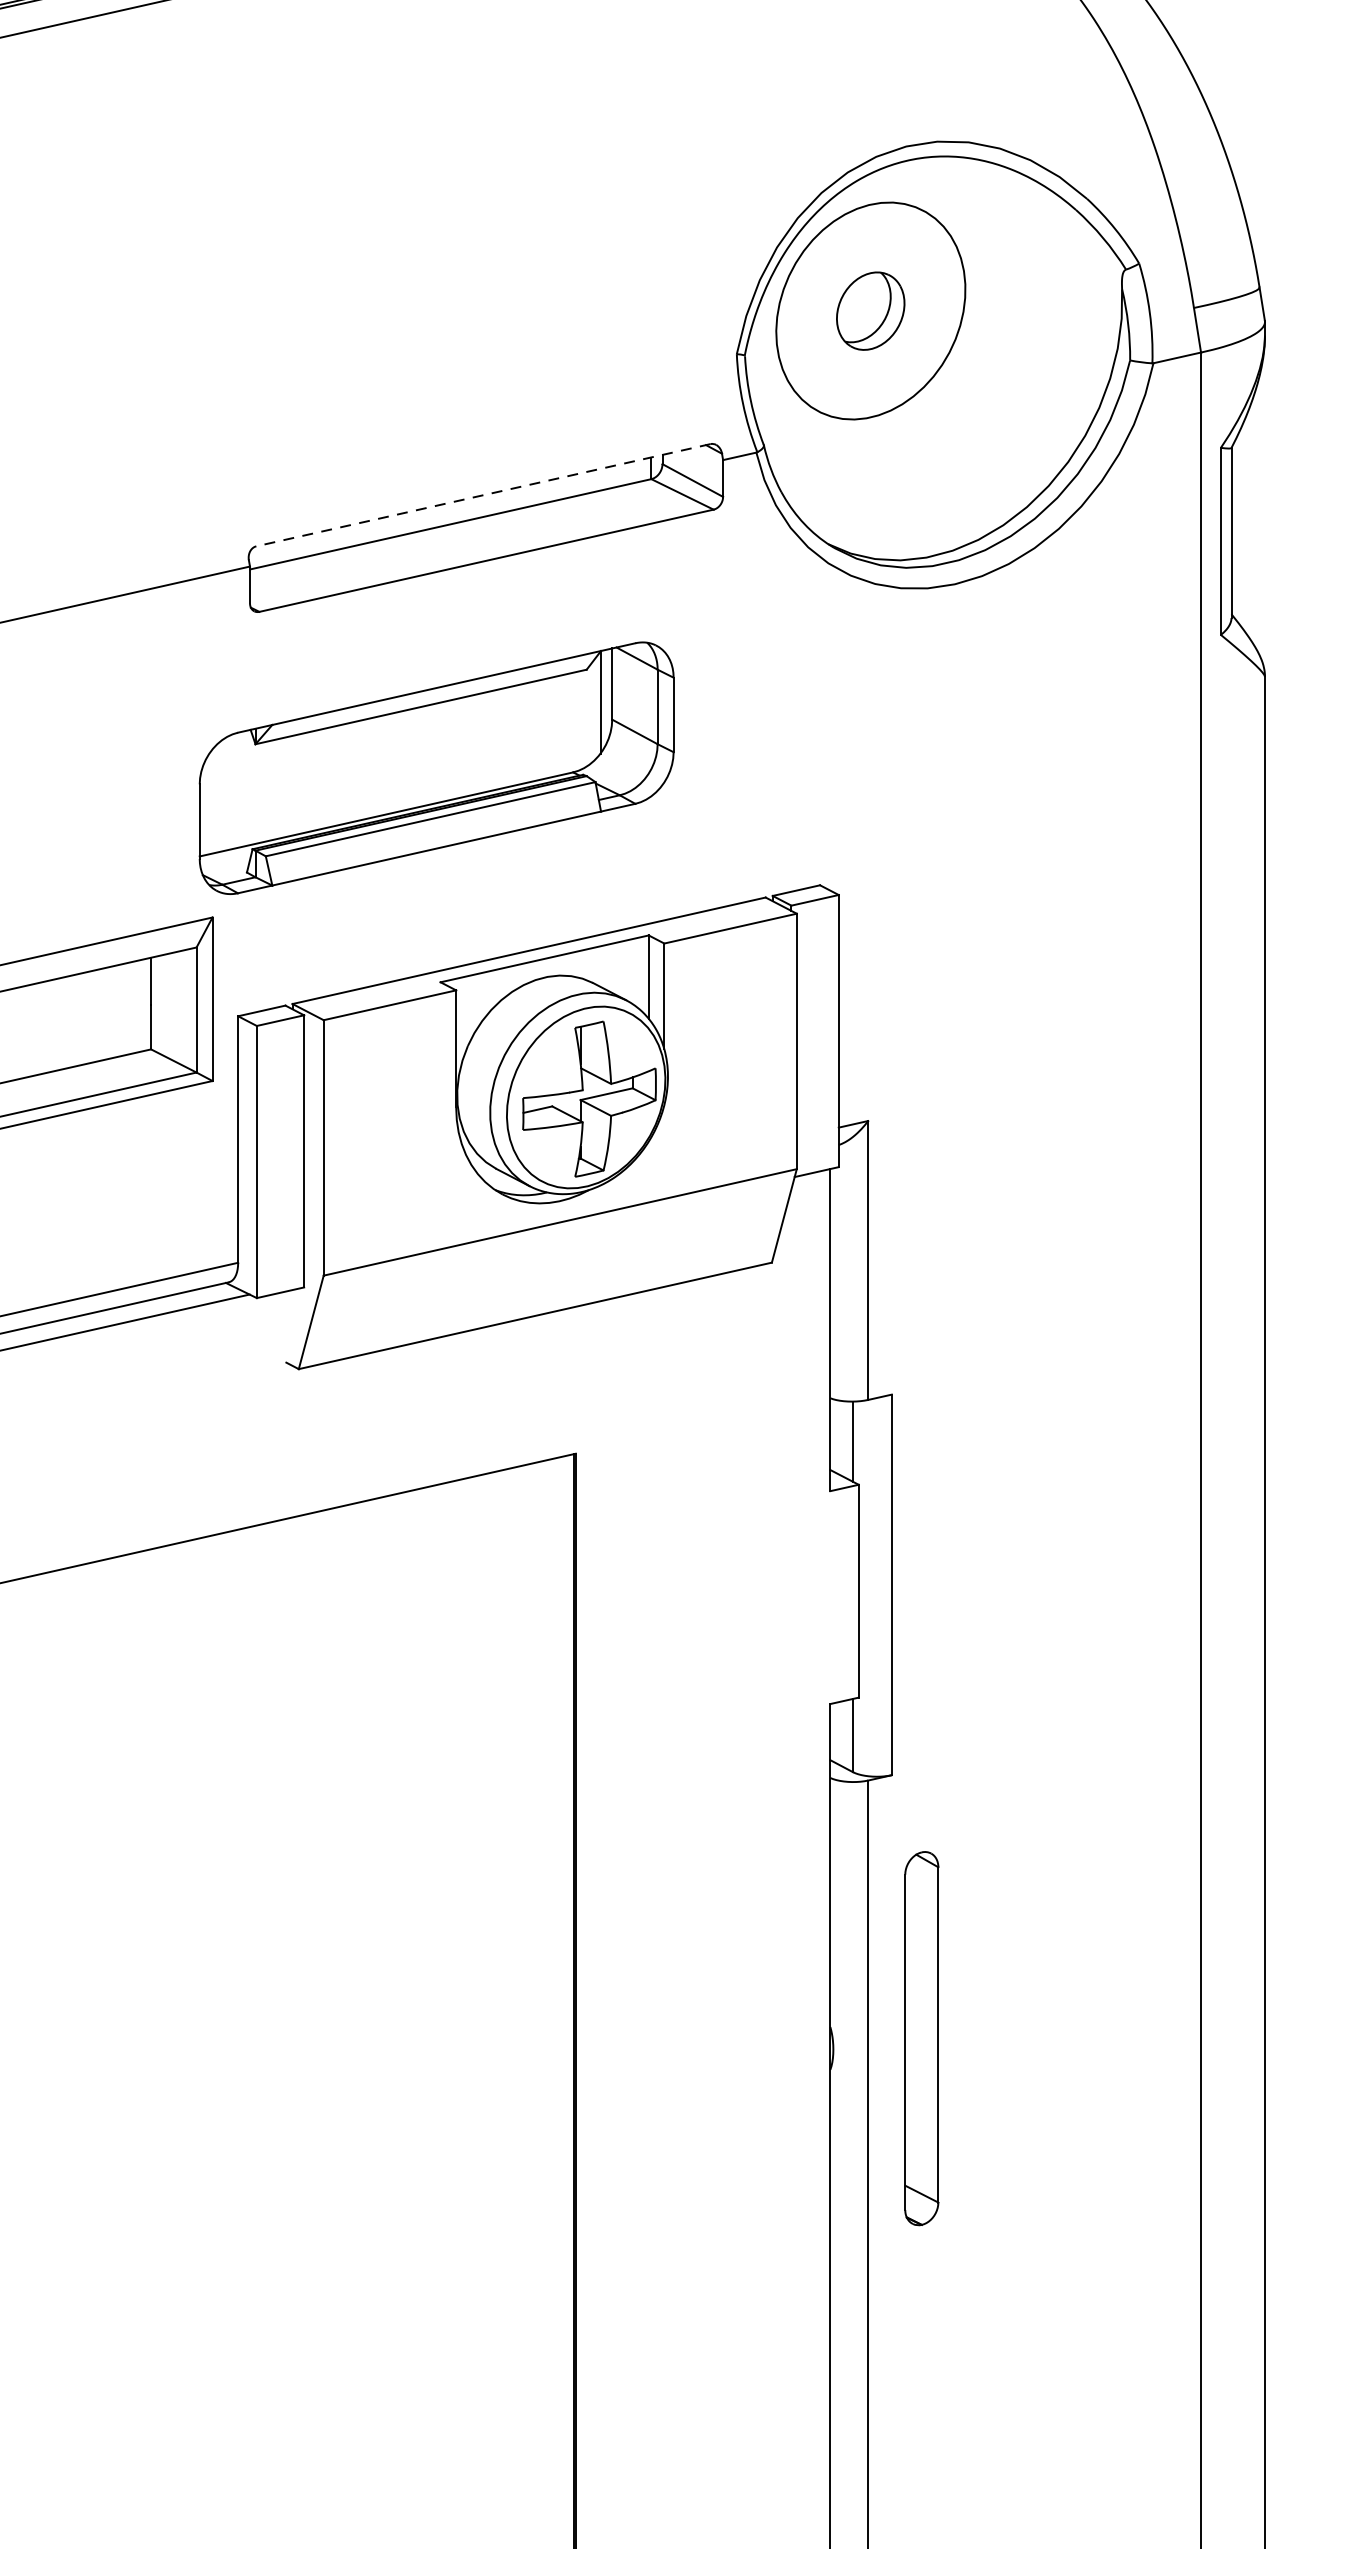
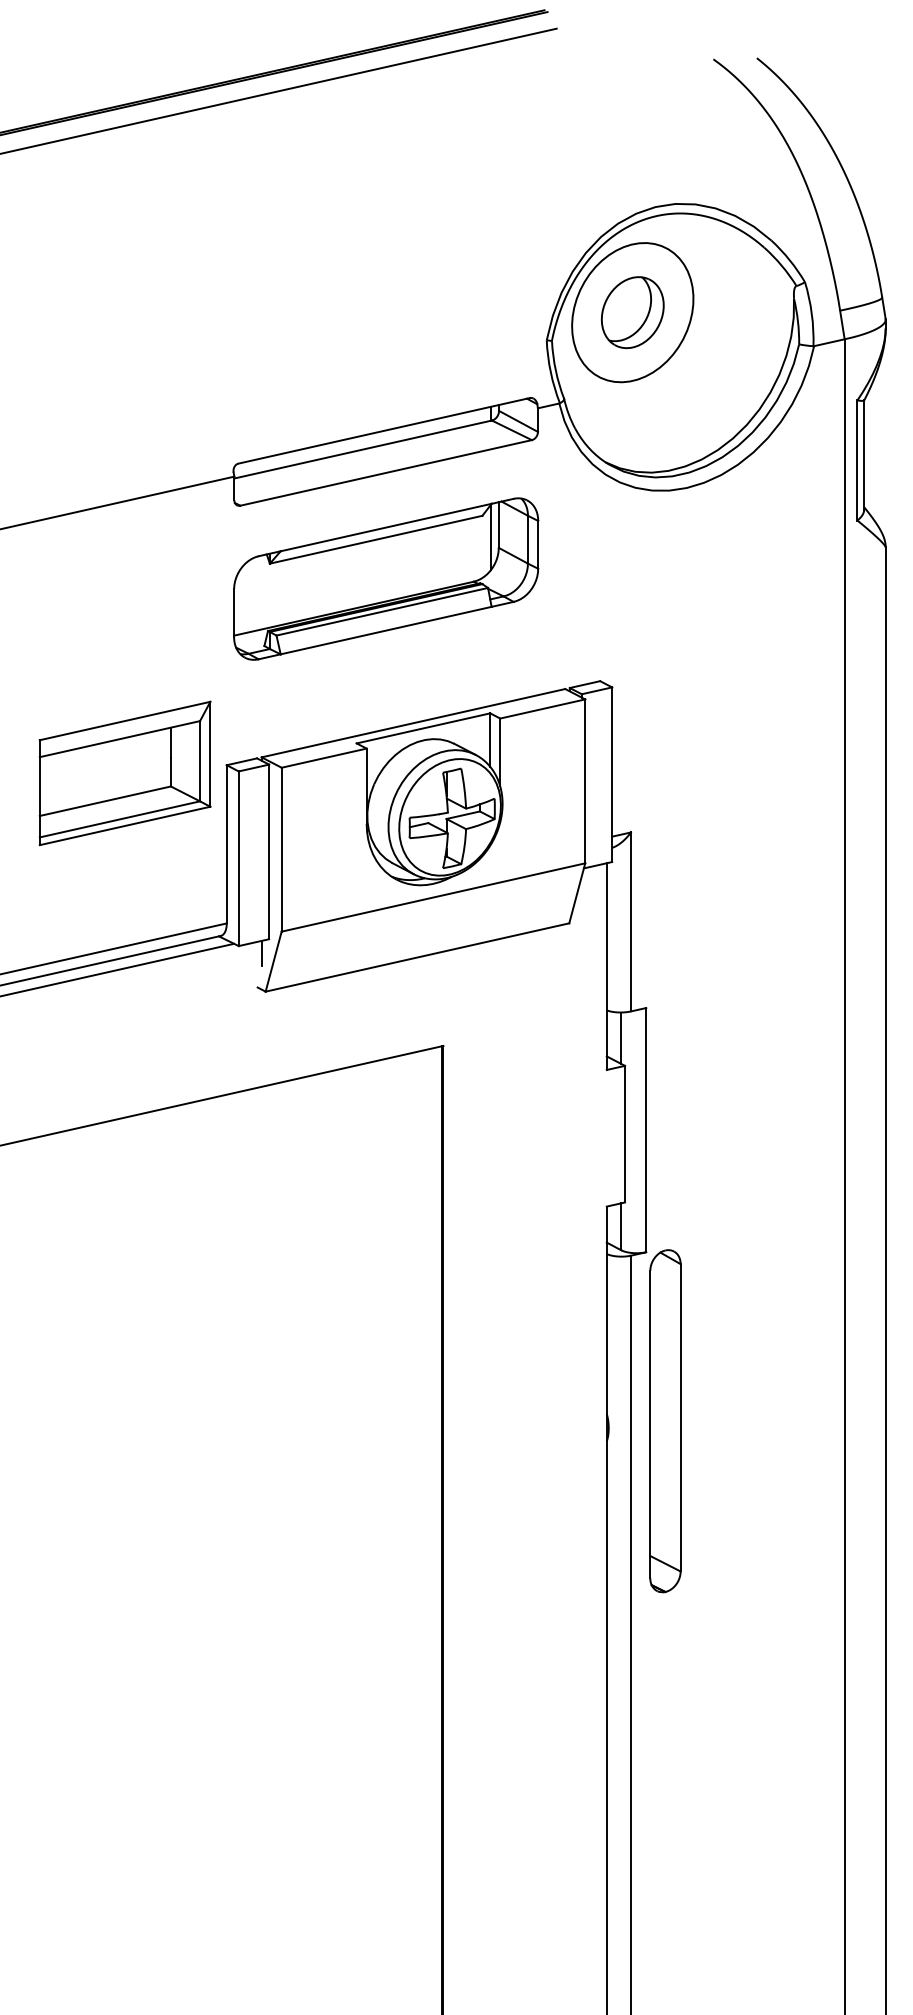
part: (870, 310) -> (632, 312), size x1.43
line: (482, 494) -> (383, 430), dashed -> solid
part: (437, 767) -> (386, 578), moved
line: (292, 1308) -> (261, 952), added
part: (921, 2038) -> (665, 1421), size x1.43

